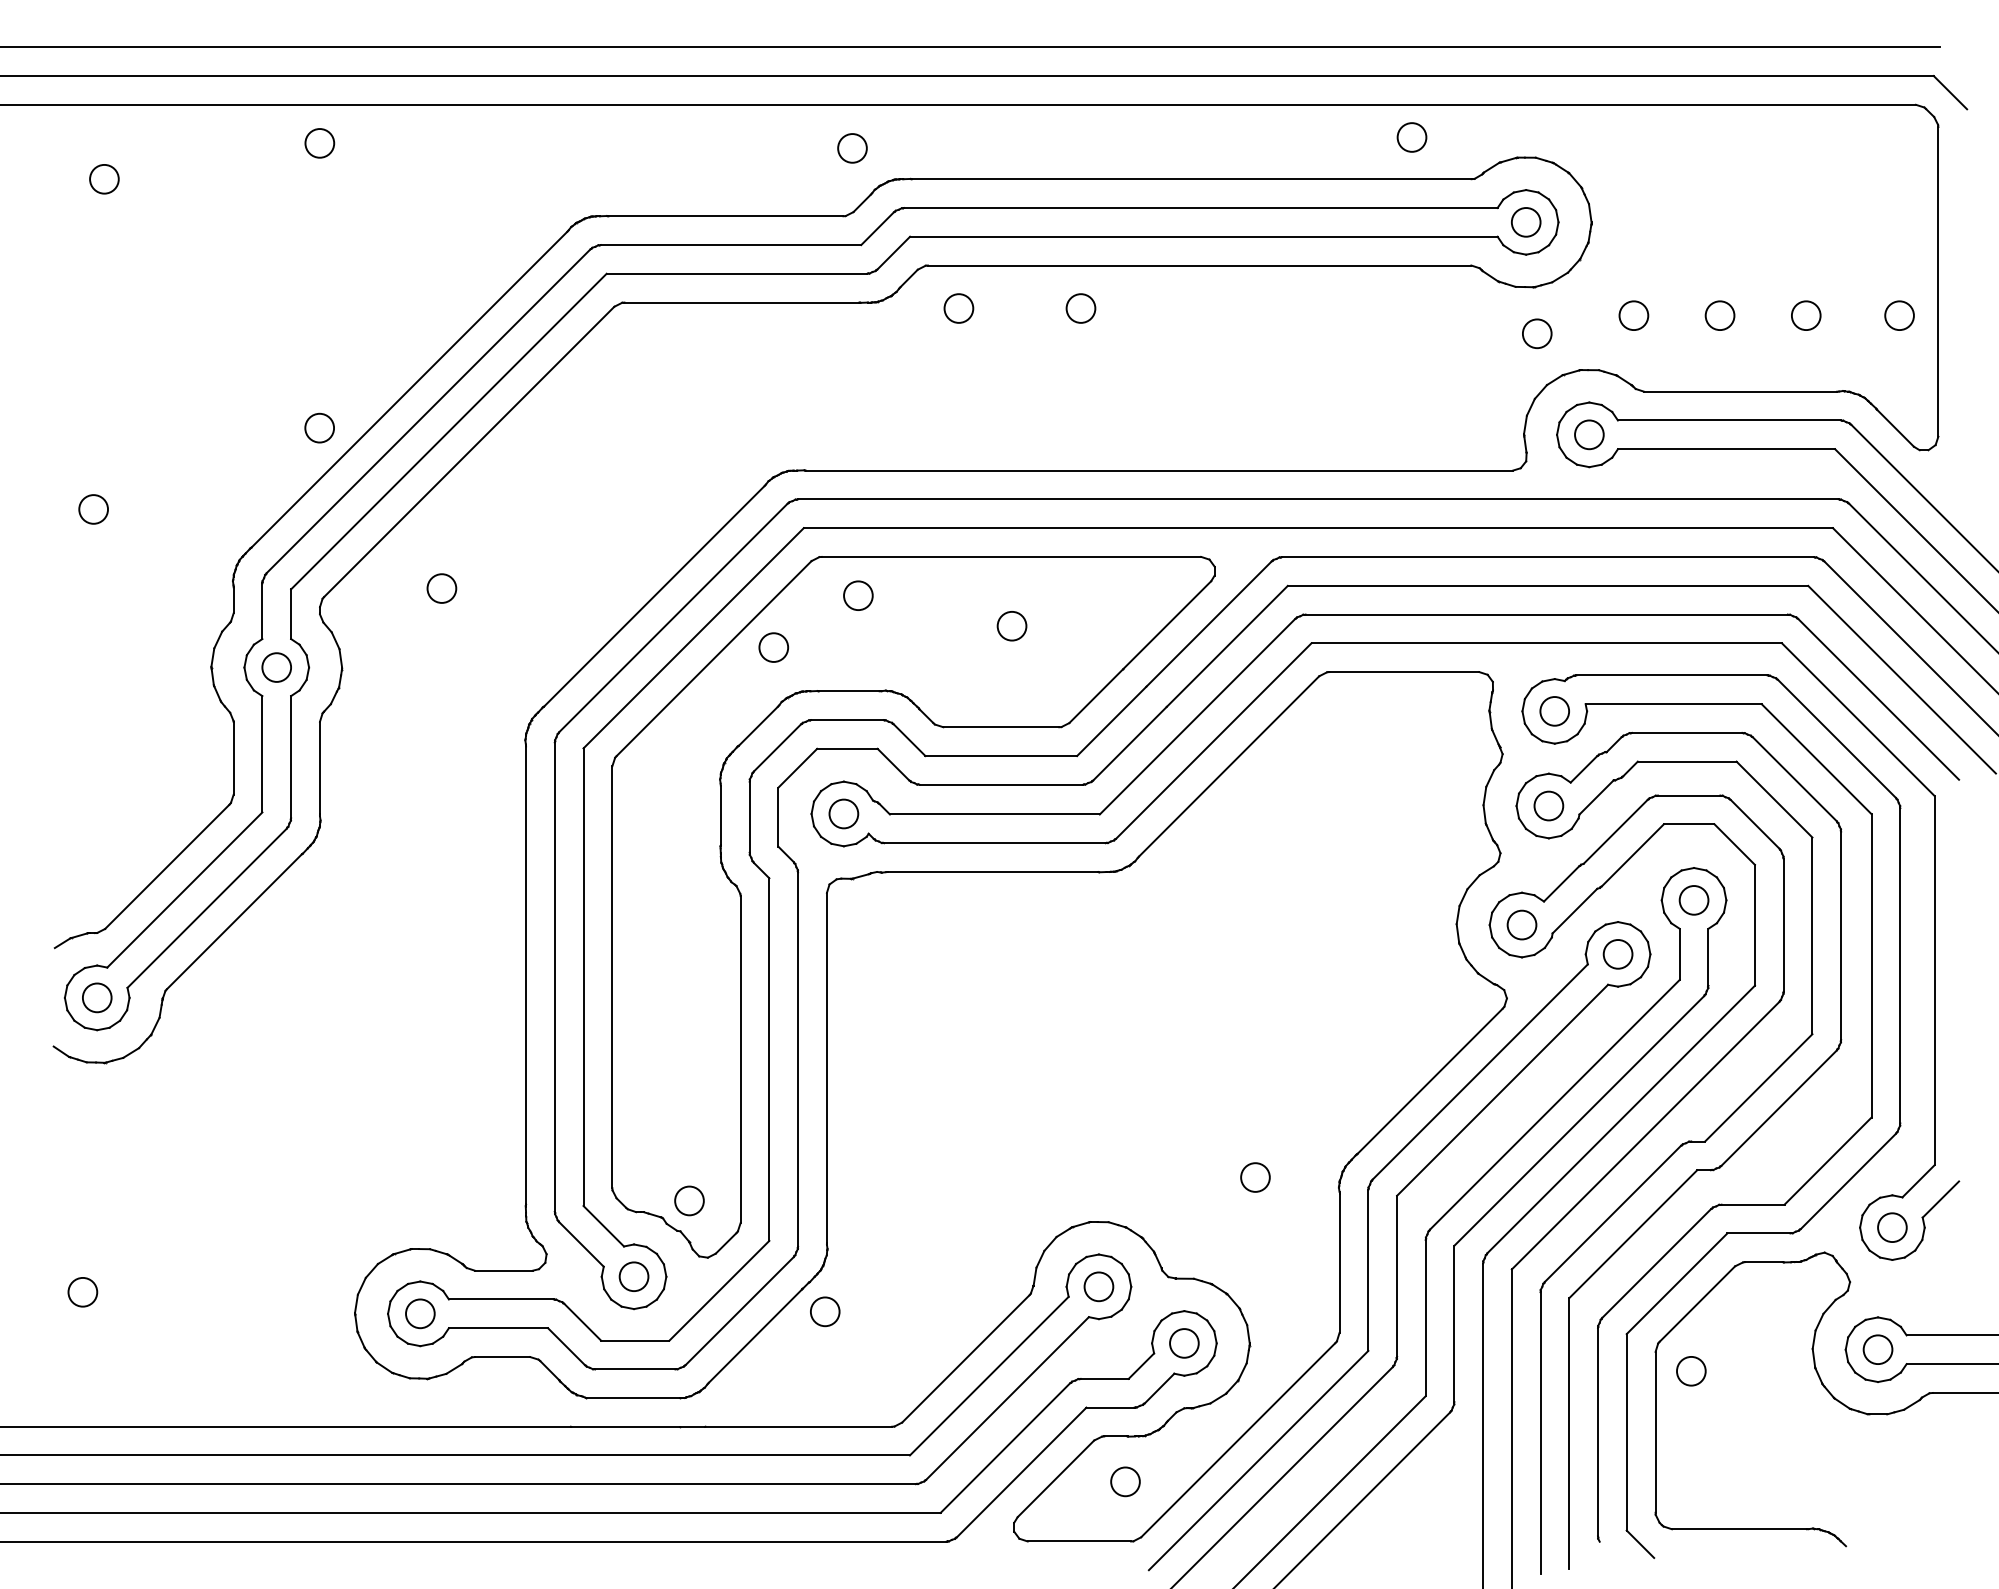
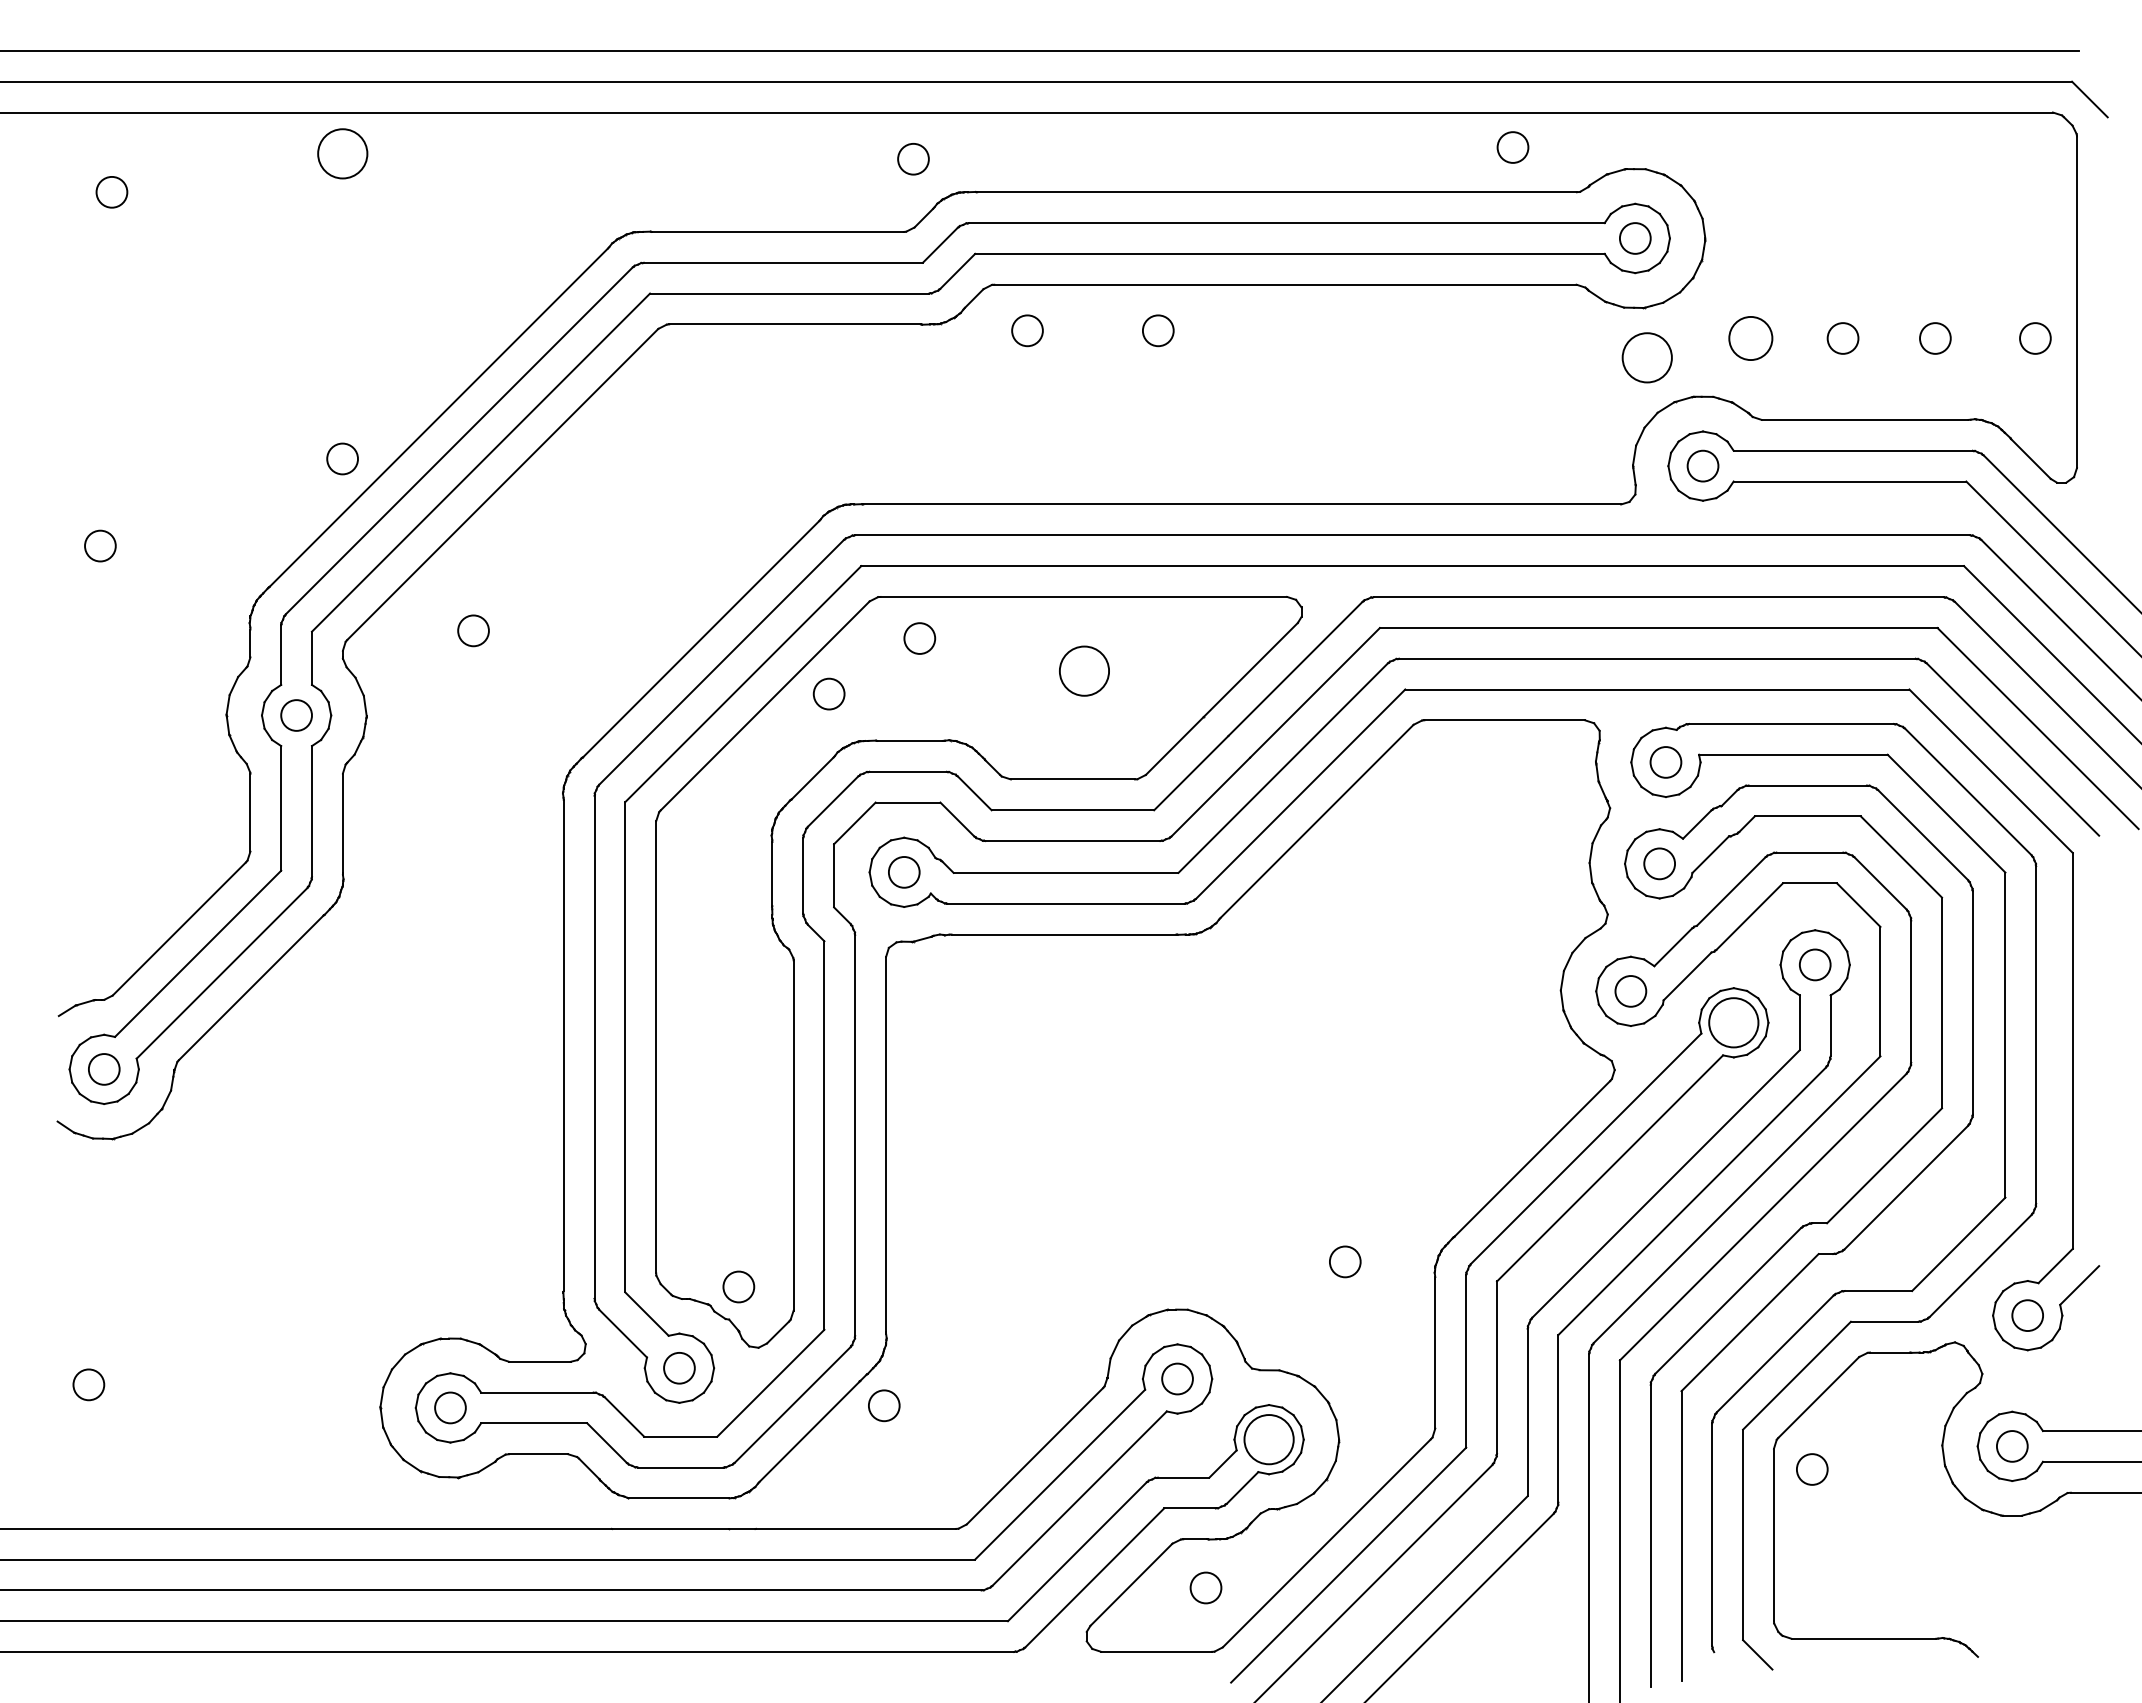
circle: (319, 143) -> (342, 153), size x1.6
circle: (1633, 315) -> (1750, 338), size x1.4
circle: (1536, 333) -> (1646, 357), size x1.6
circle: (1012, 625) -> (1084, 670), size x1.6
circle: (1617, 954) -> (1733, 1022), size x1.6
circle: (1183, 1343) -> (1268, 1439), size x1.6

